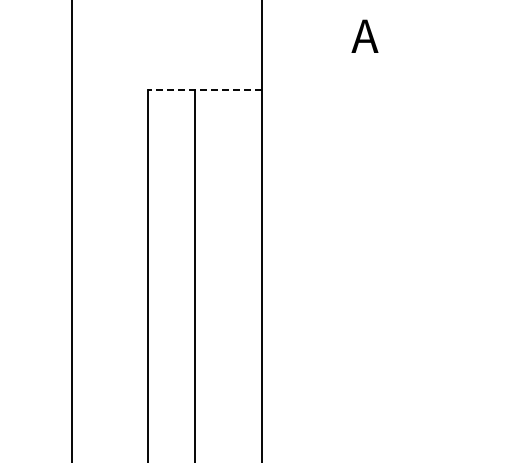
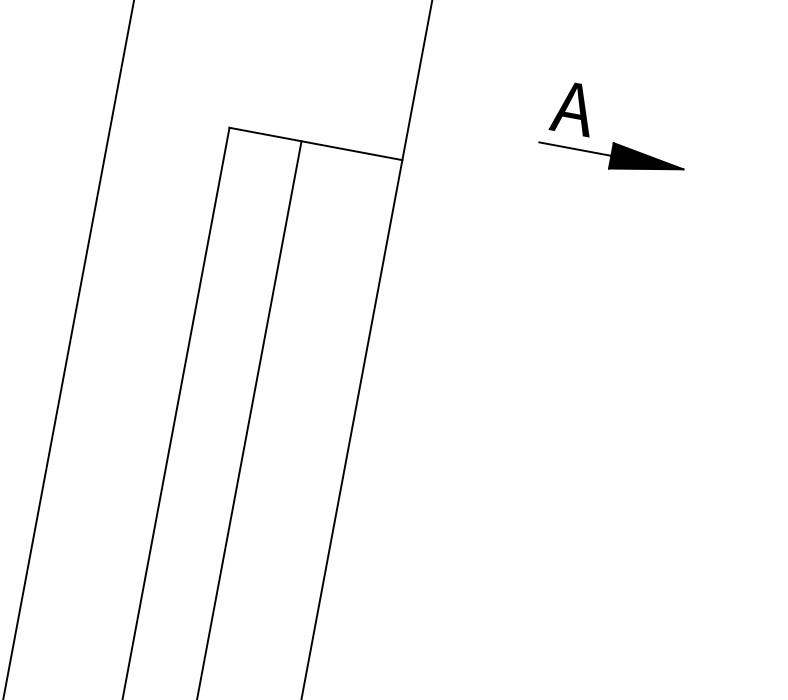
part: (394, 61) -> (611, 154), added
line: (204, 89) -> (315, 143), dashed -> solid

